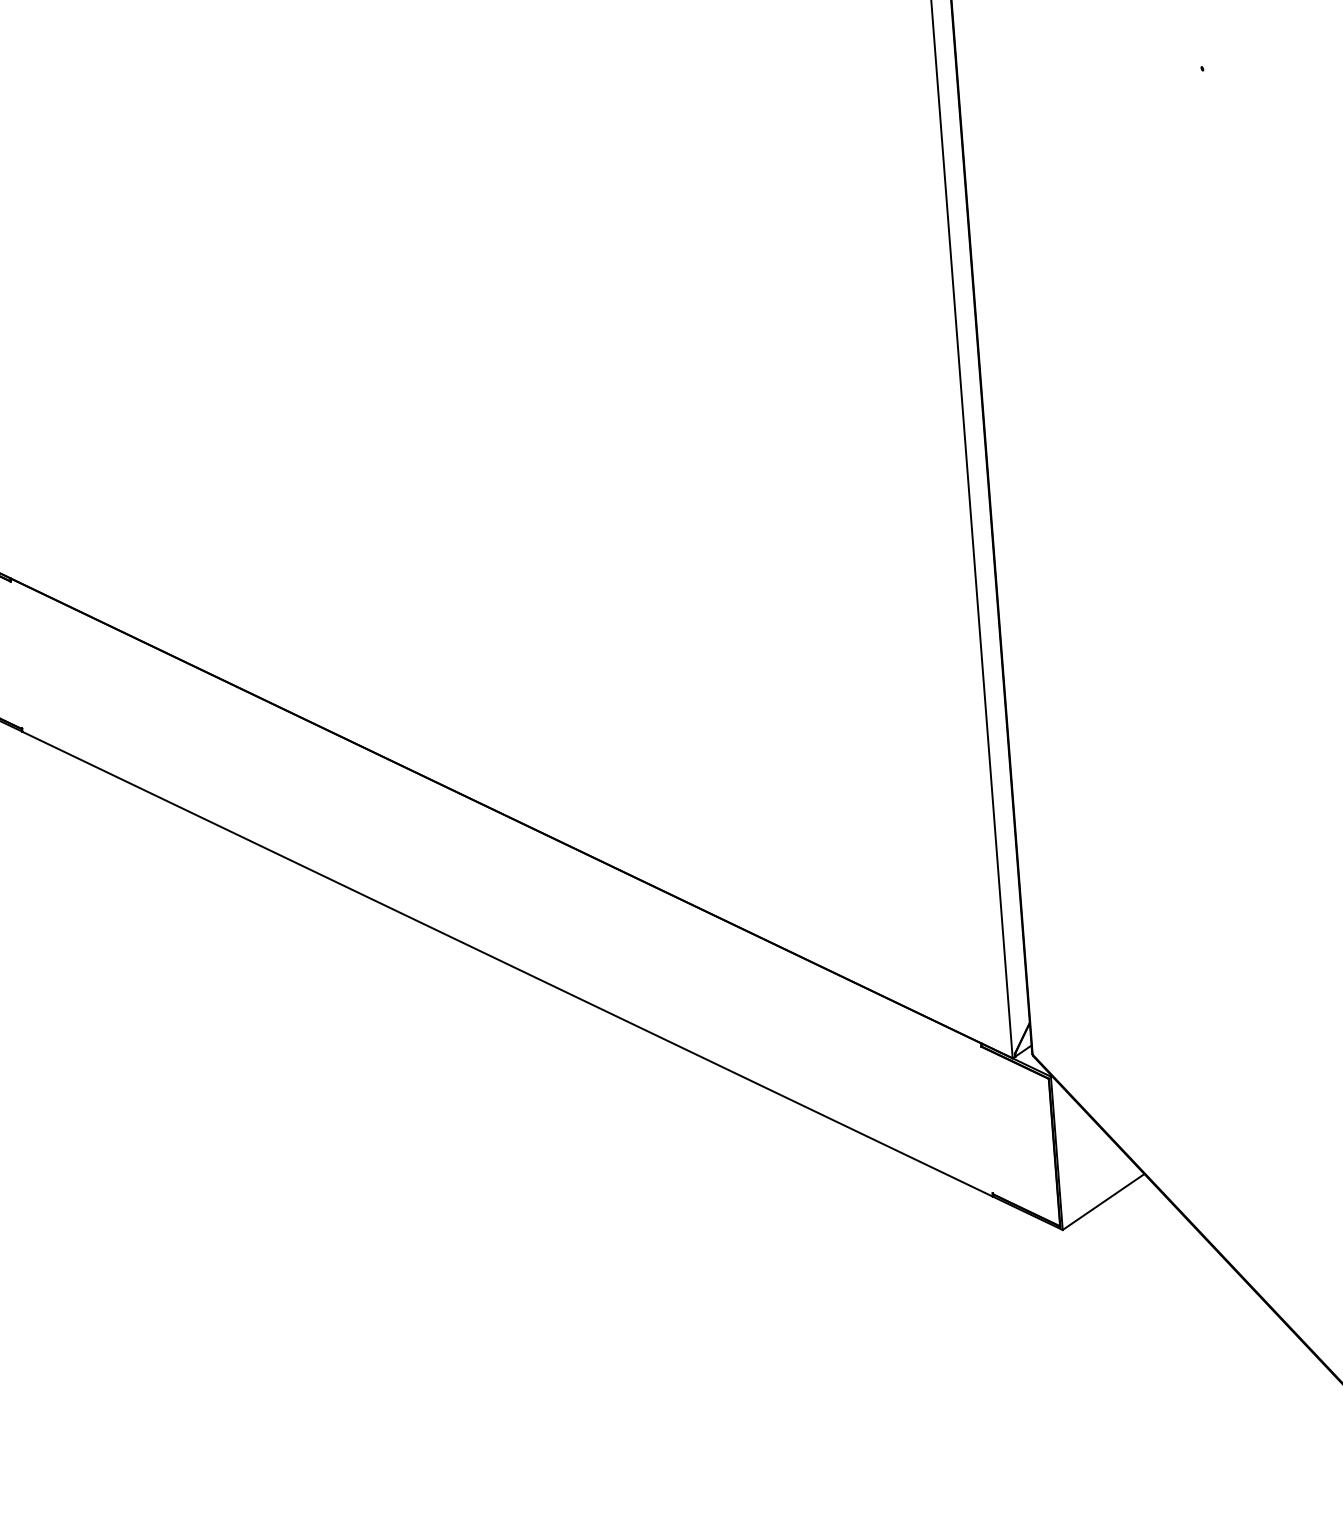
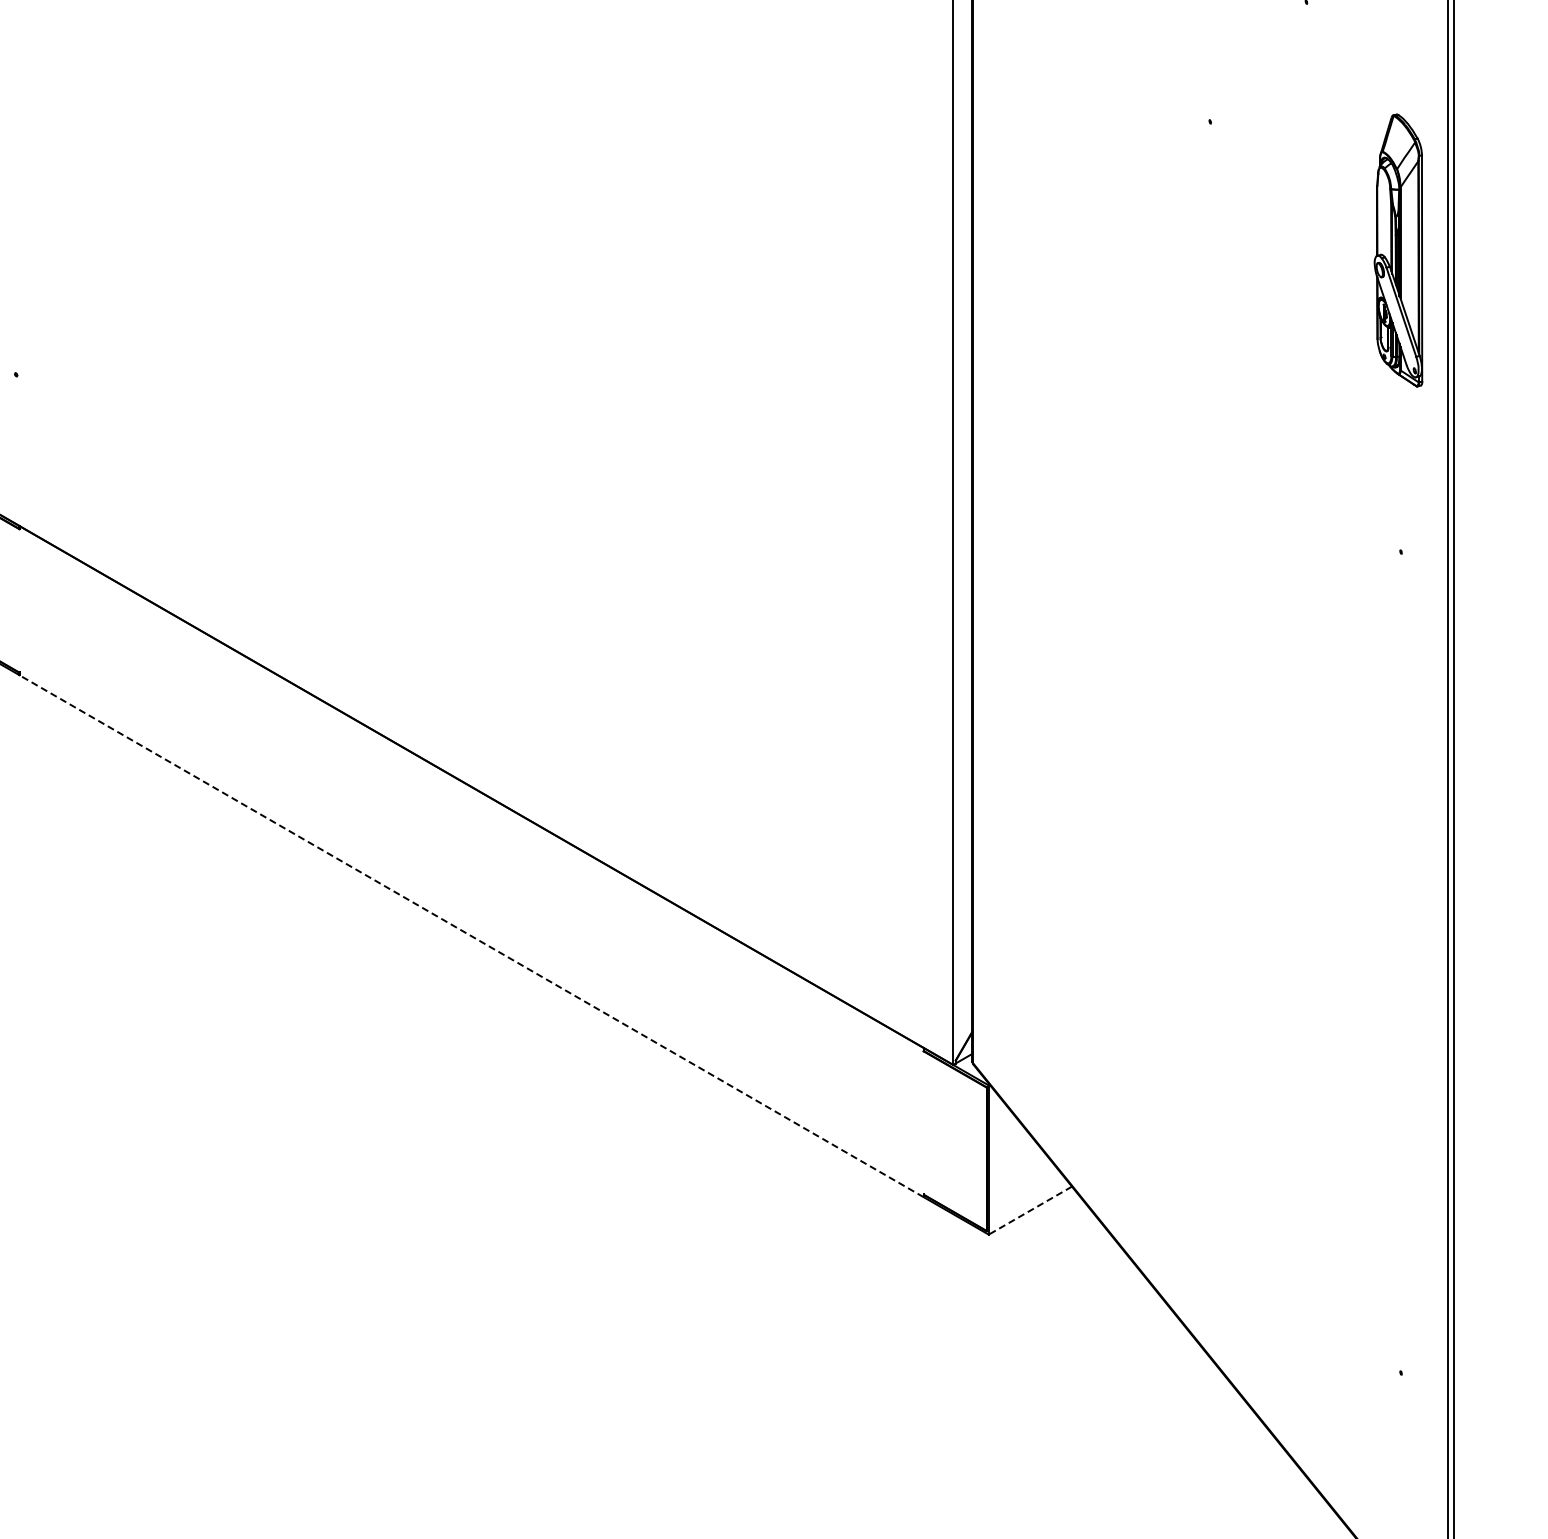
line: (507, 964) -> (471, 936), solid -> dashed
line: (1102, 1201) -> (1029, 1210), solid -> dashed

